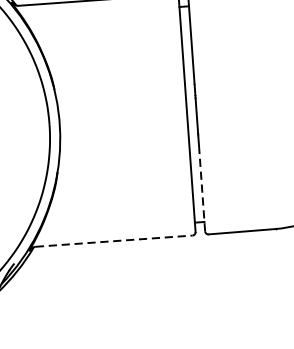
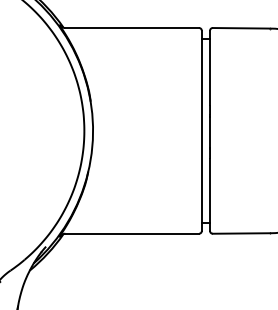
line: (202, 188) -> (210, 194), dashed -> solid
line: (114, 240) -> (132, 233), dashed -> solid

